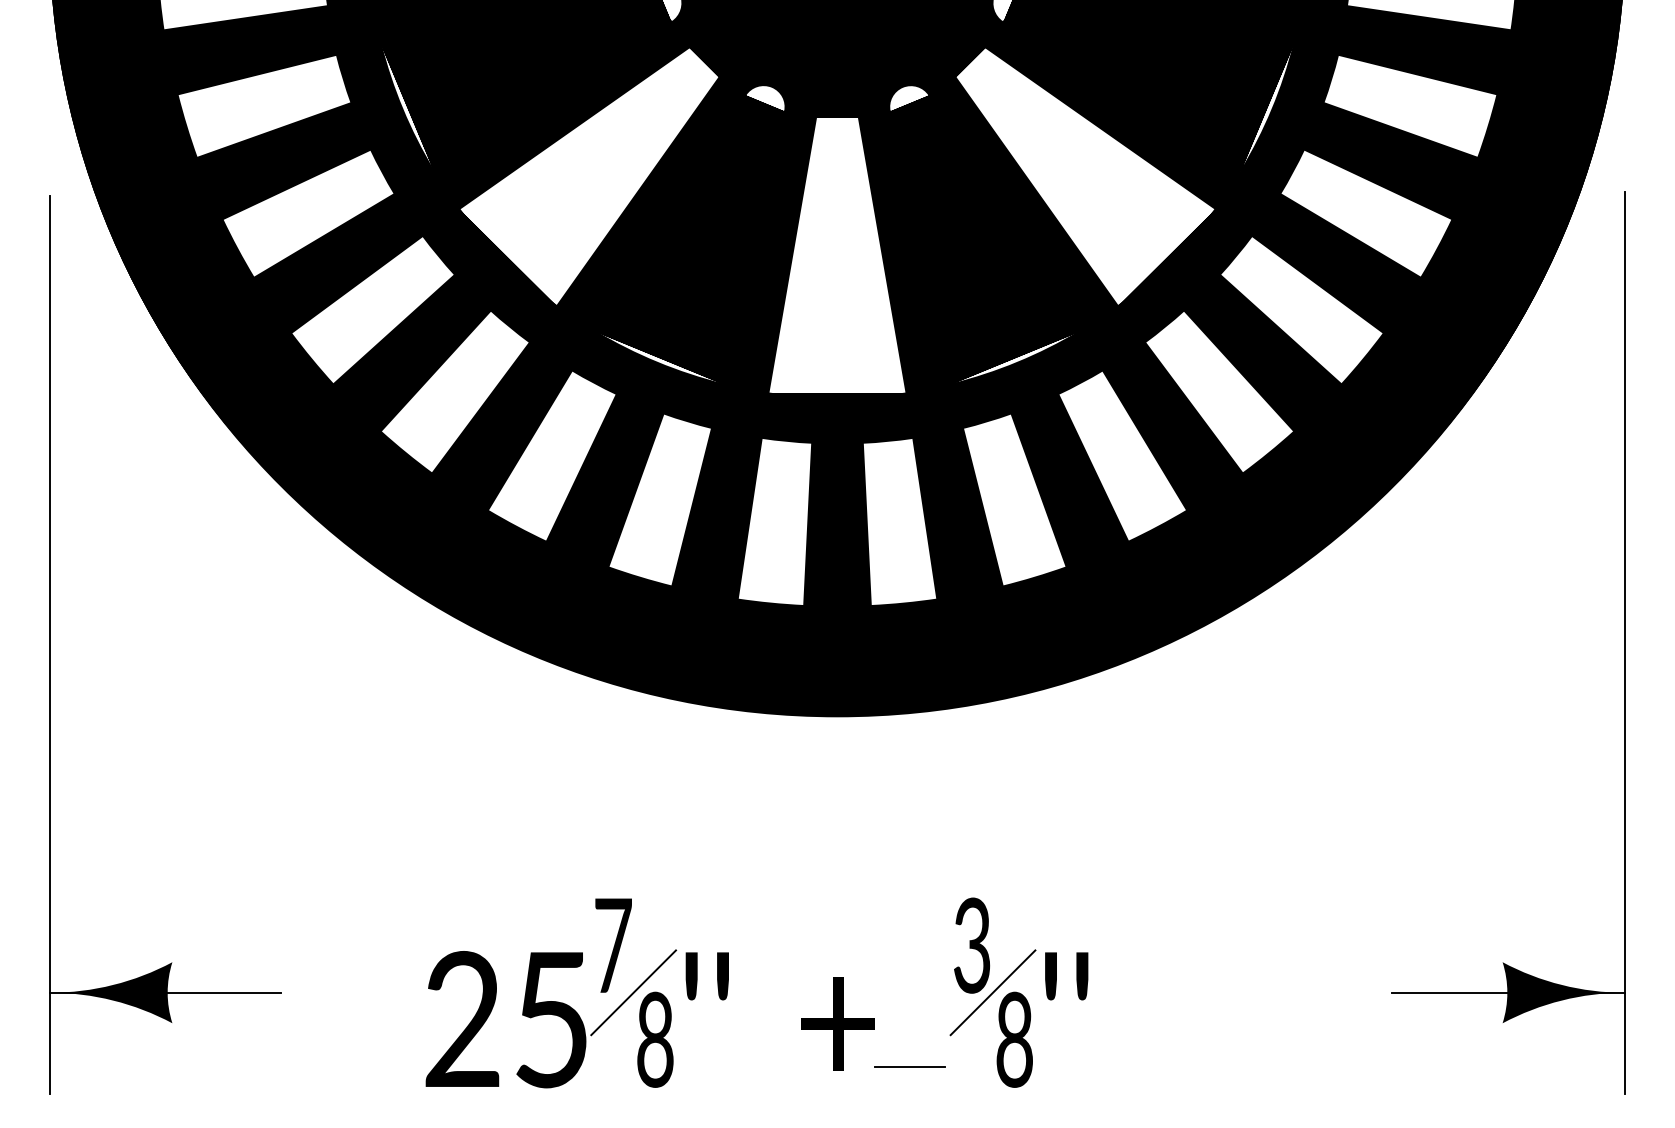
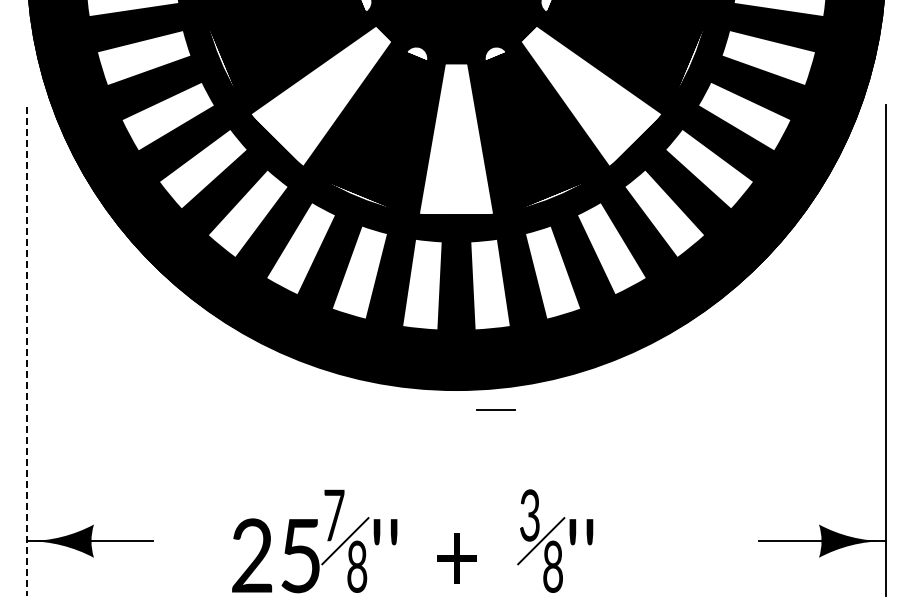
line: (50, 644) -> (27, 351), solid -> dashed
line: (909, 1066) -> (495, 409), moved

